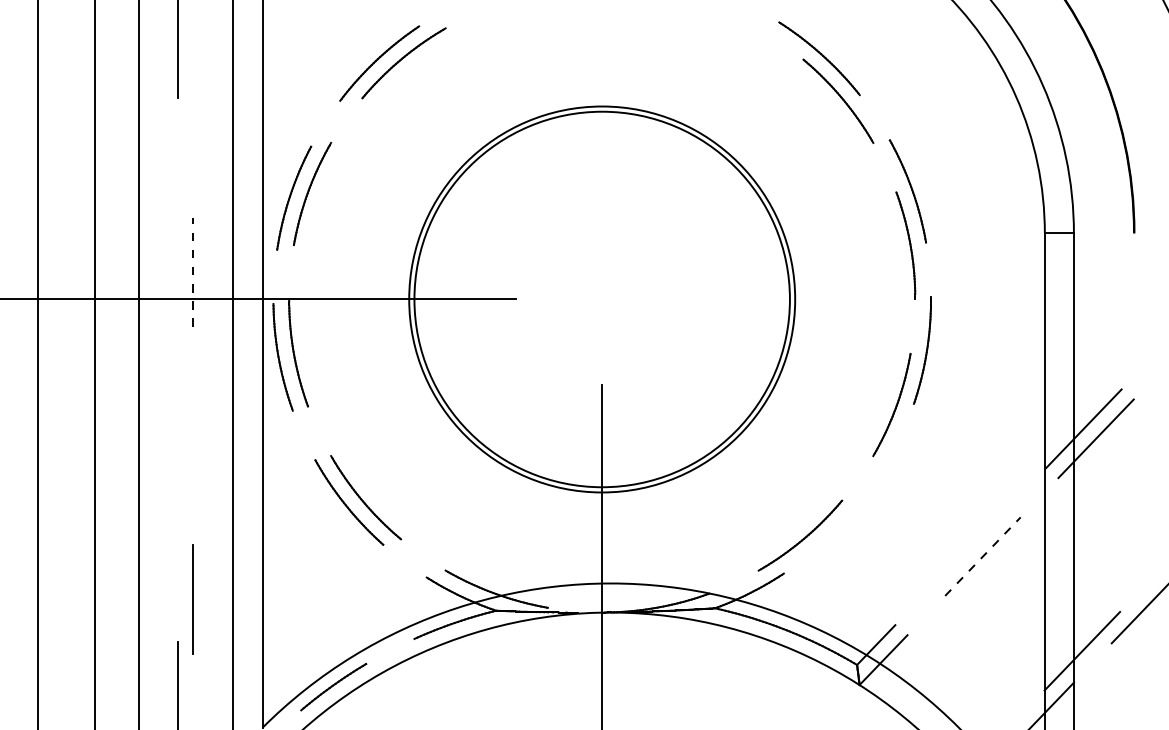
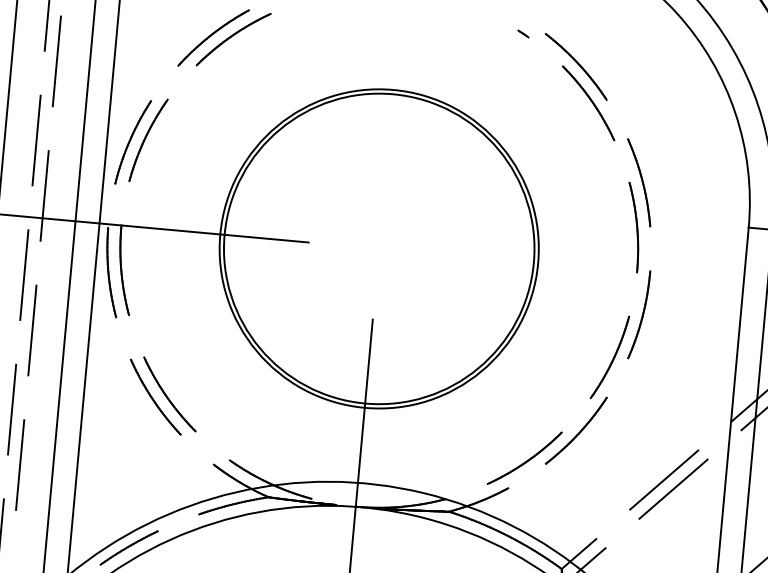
line: (751, 24) -> (522, 33), added
line: (192, 108) -> (56, 60), added
line: (177, 206) -> (36, 140), added
line: (193, 271) -> (44, 195), dashed -> solid
line: (177, 369) -> (24, 274), added
line: (192, 435) -> (31, 330), added
part: (859, 496) -> (576, 430), added
line: (177, 532) -> (12, 408), added
line: (970, 546) -> (664, 479), added
line: (983, 556) -> (673, 489), dashed -> solid

